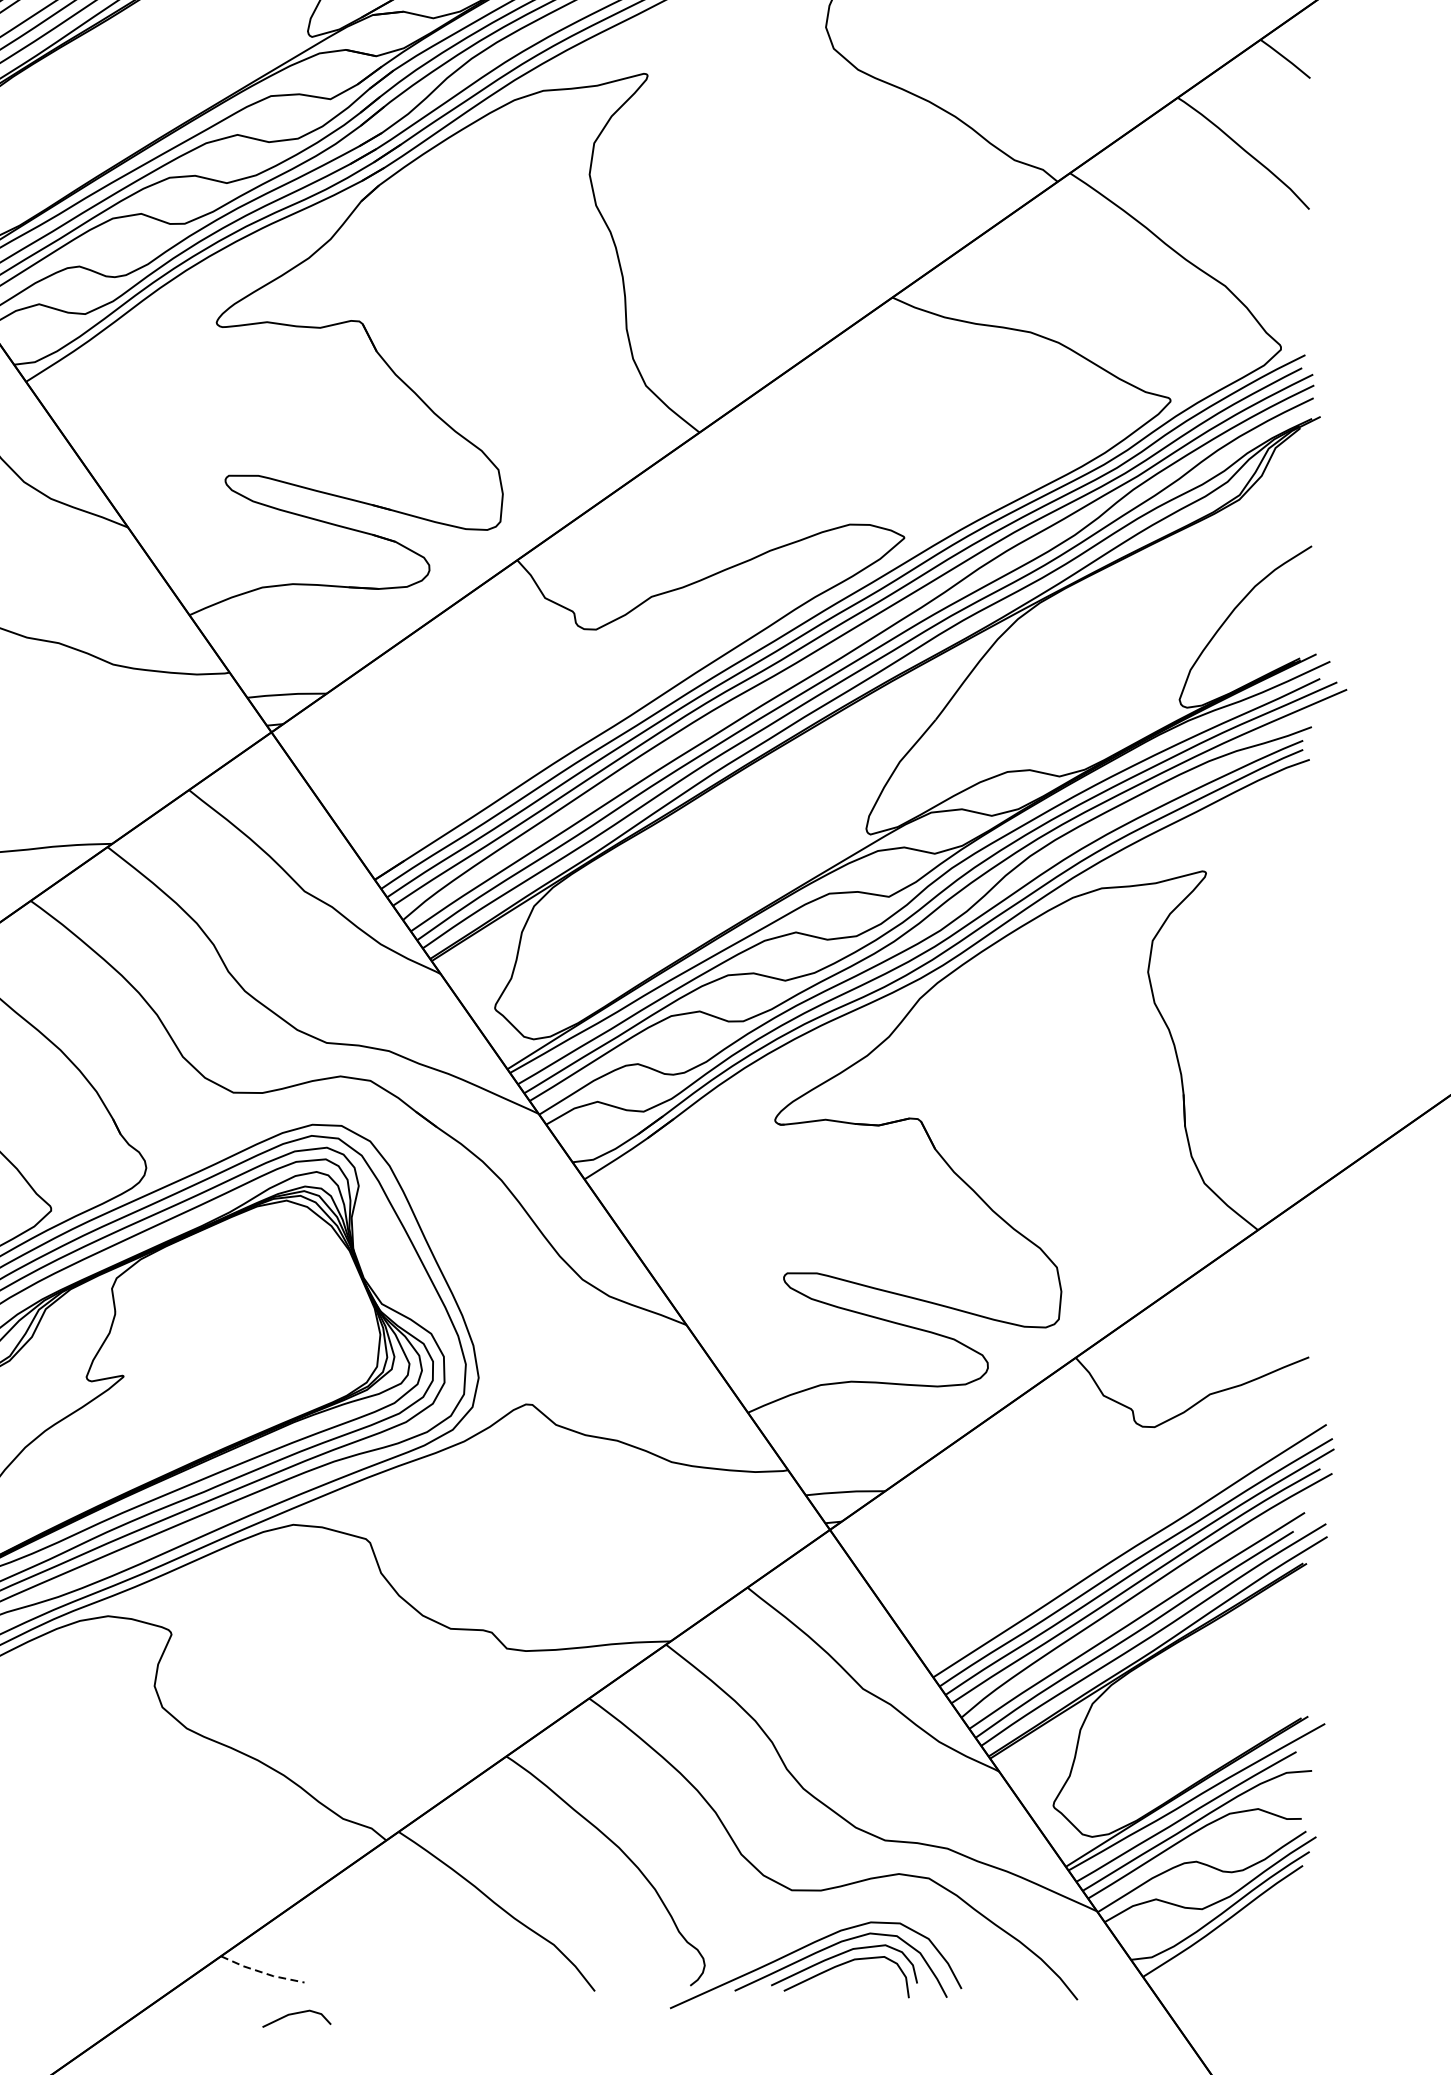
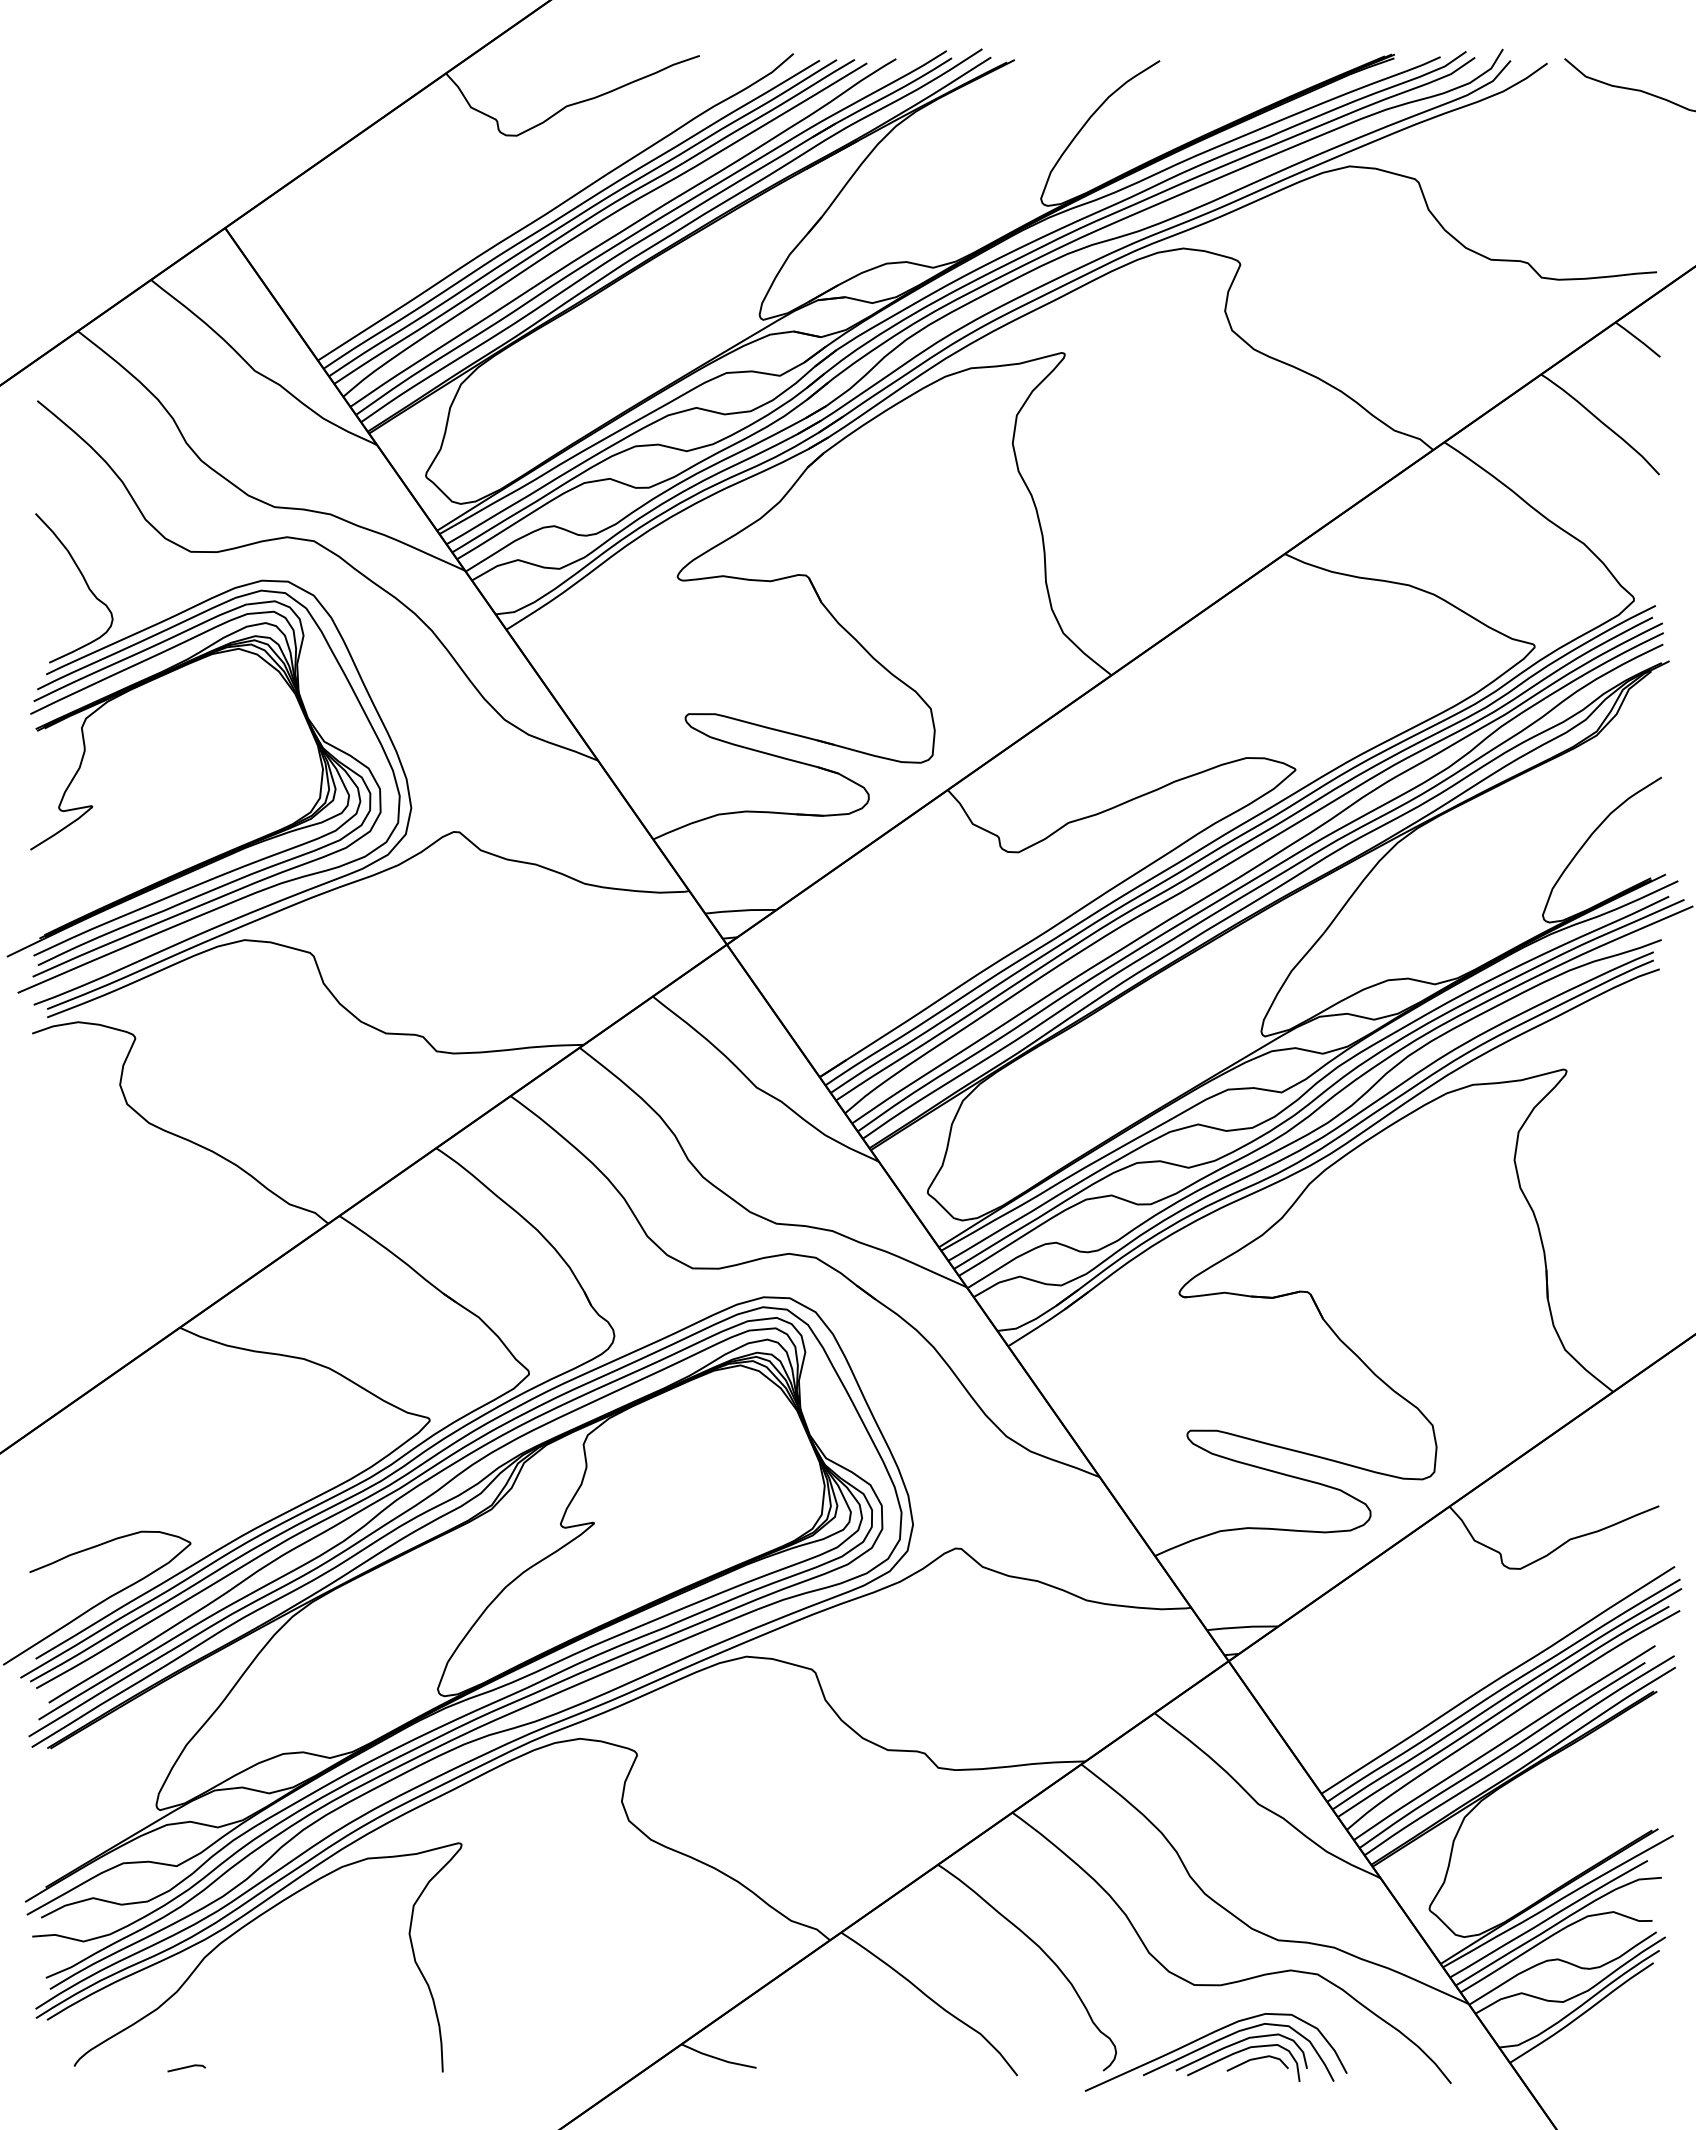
line: (262, 1972) -> (718, 2058), dashed -> solid
line: (296, 2014) -> (1257, 2059), moved

